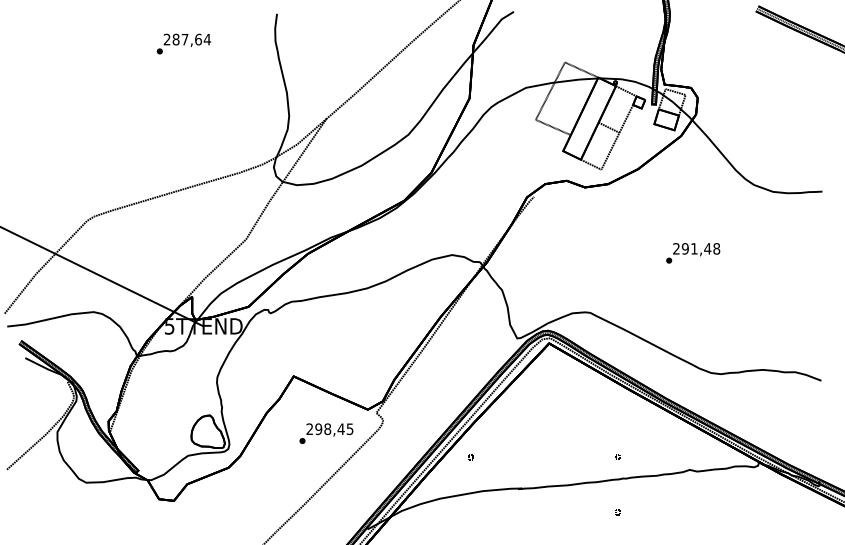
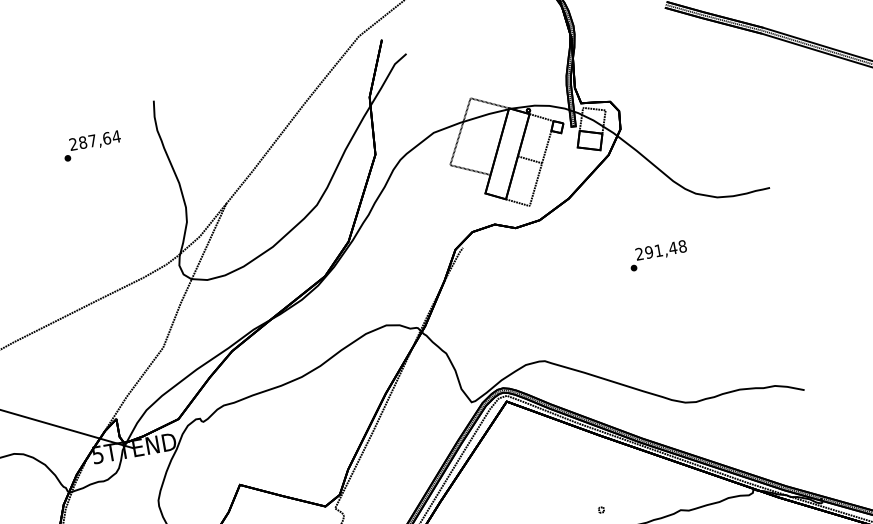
text: (183, 43) -> (91, 145), moved
text: (693, 253) -> (658, 255), moved

